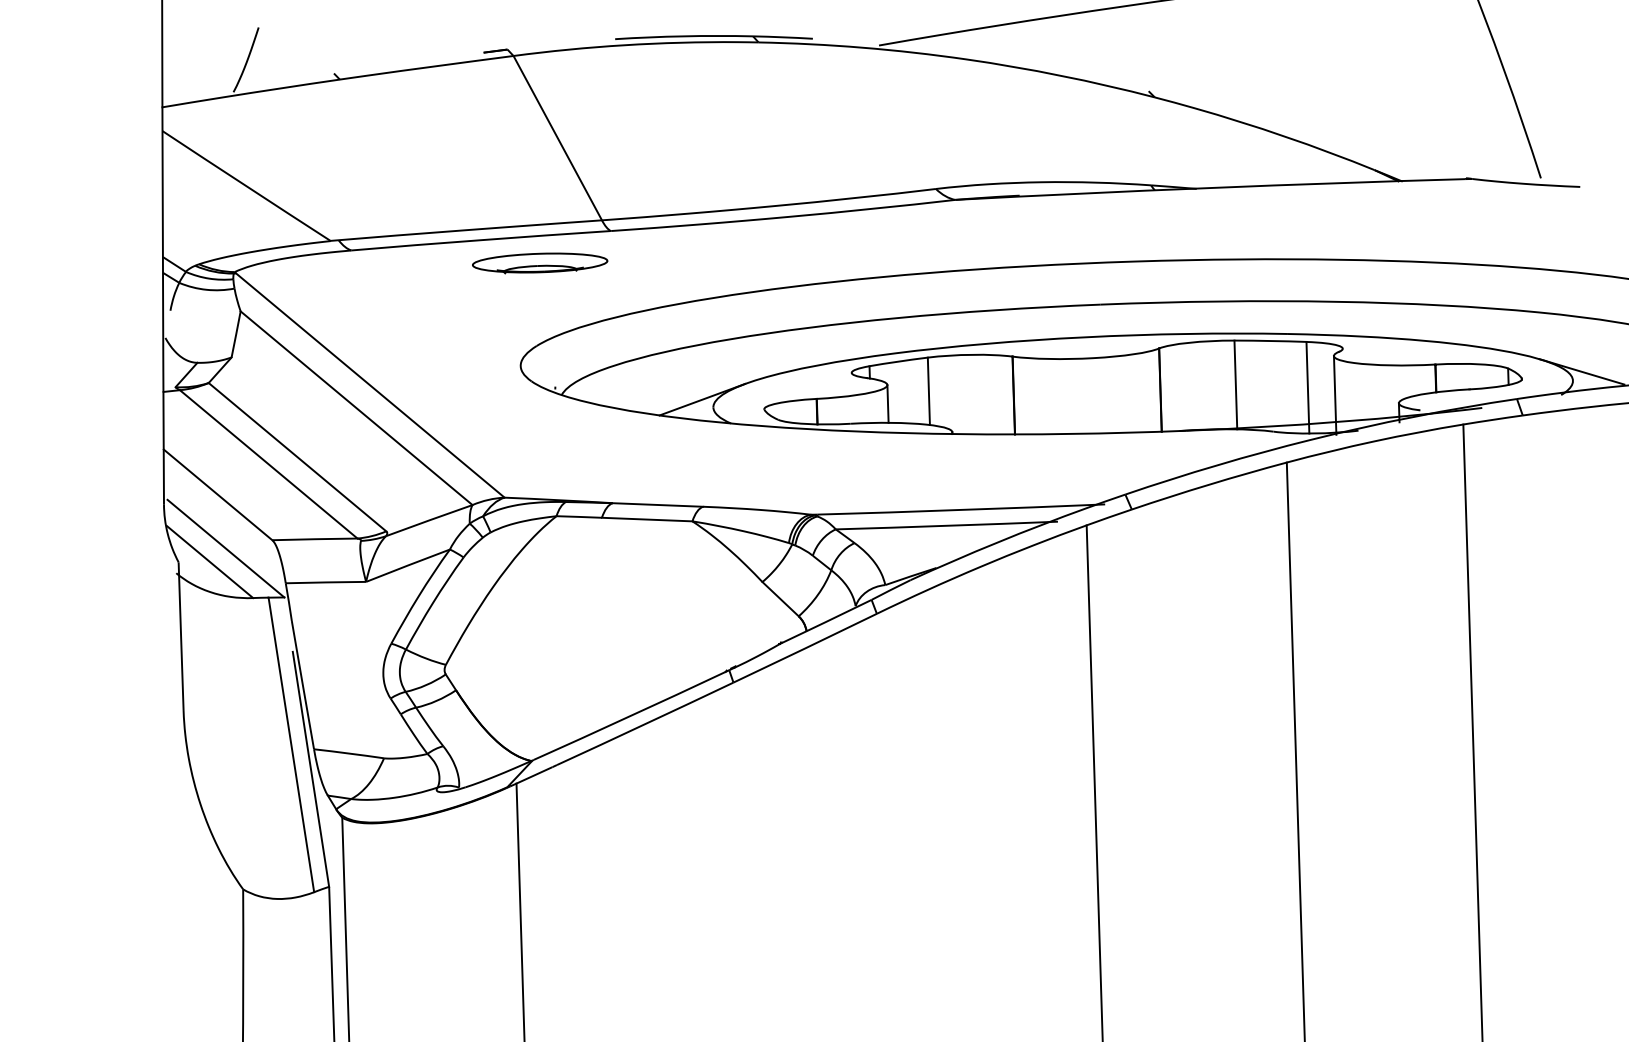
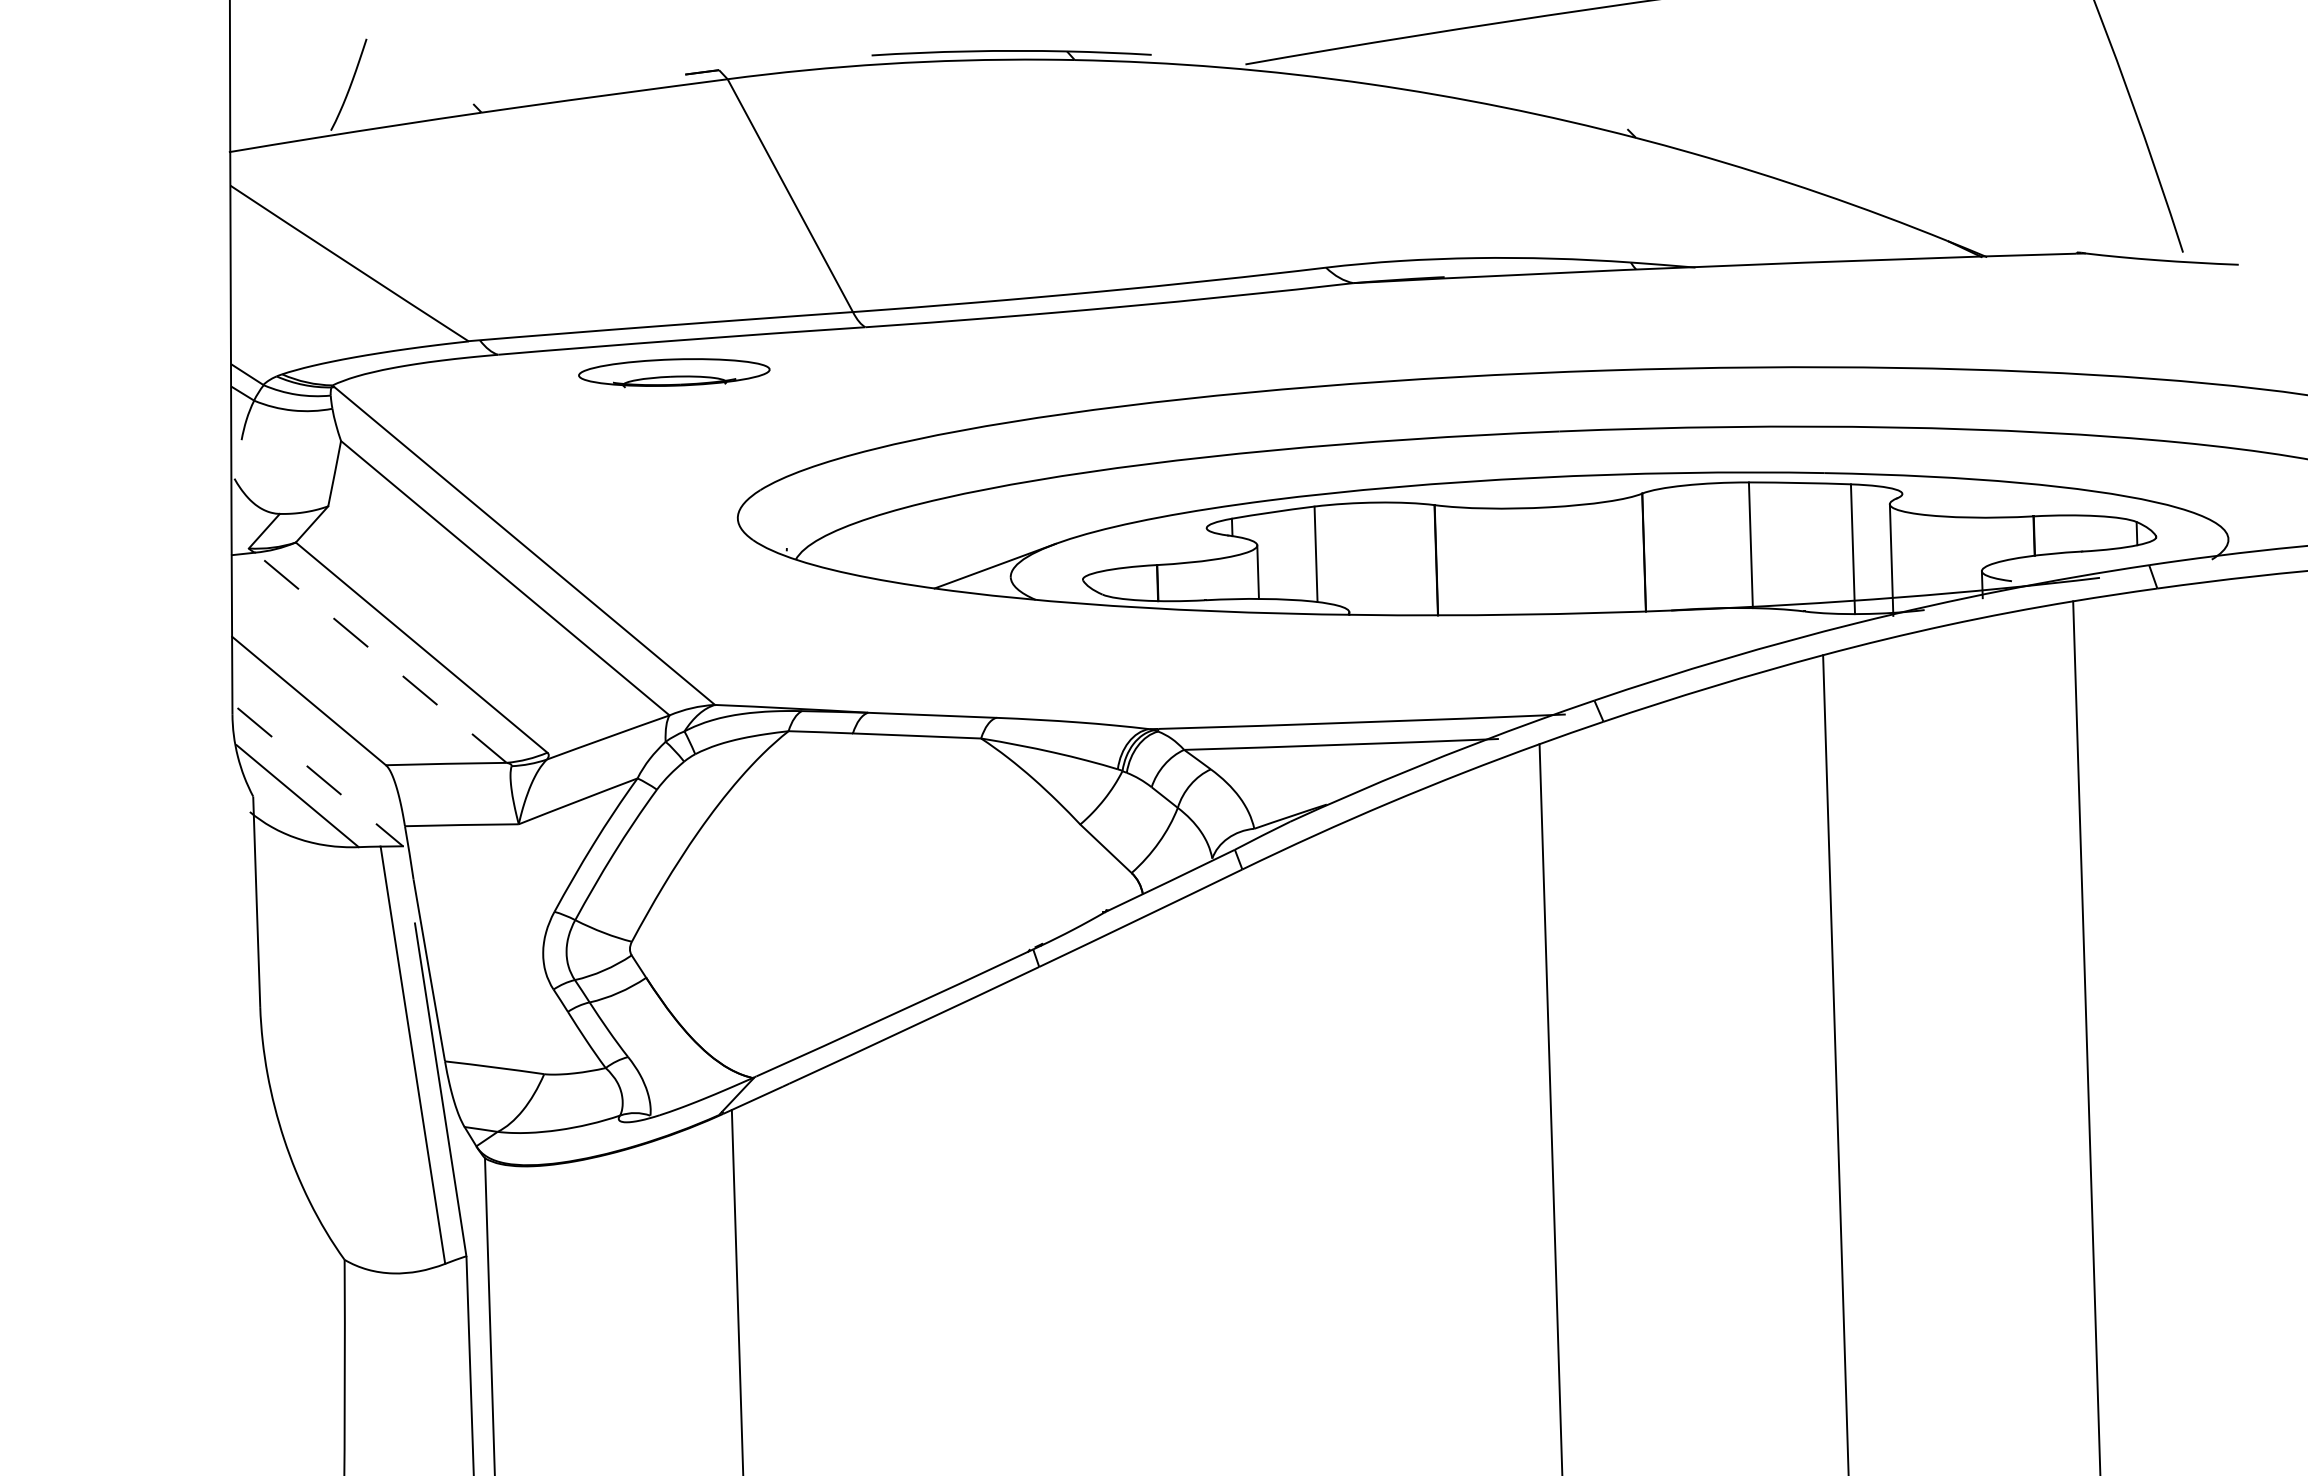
part: (540, 263) -> (674, 373), moved
line: (1582, 371) -> (2241, 526), removed
line: (268, 464) -> (380, 657), solid -> dashed
line: (226, 548) -> (320, 777), solid -> dashed

